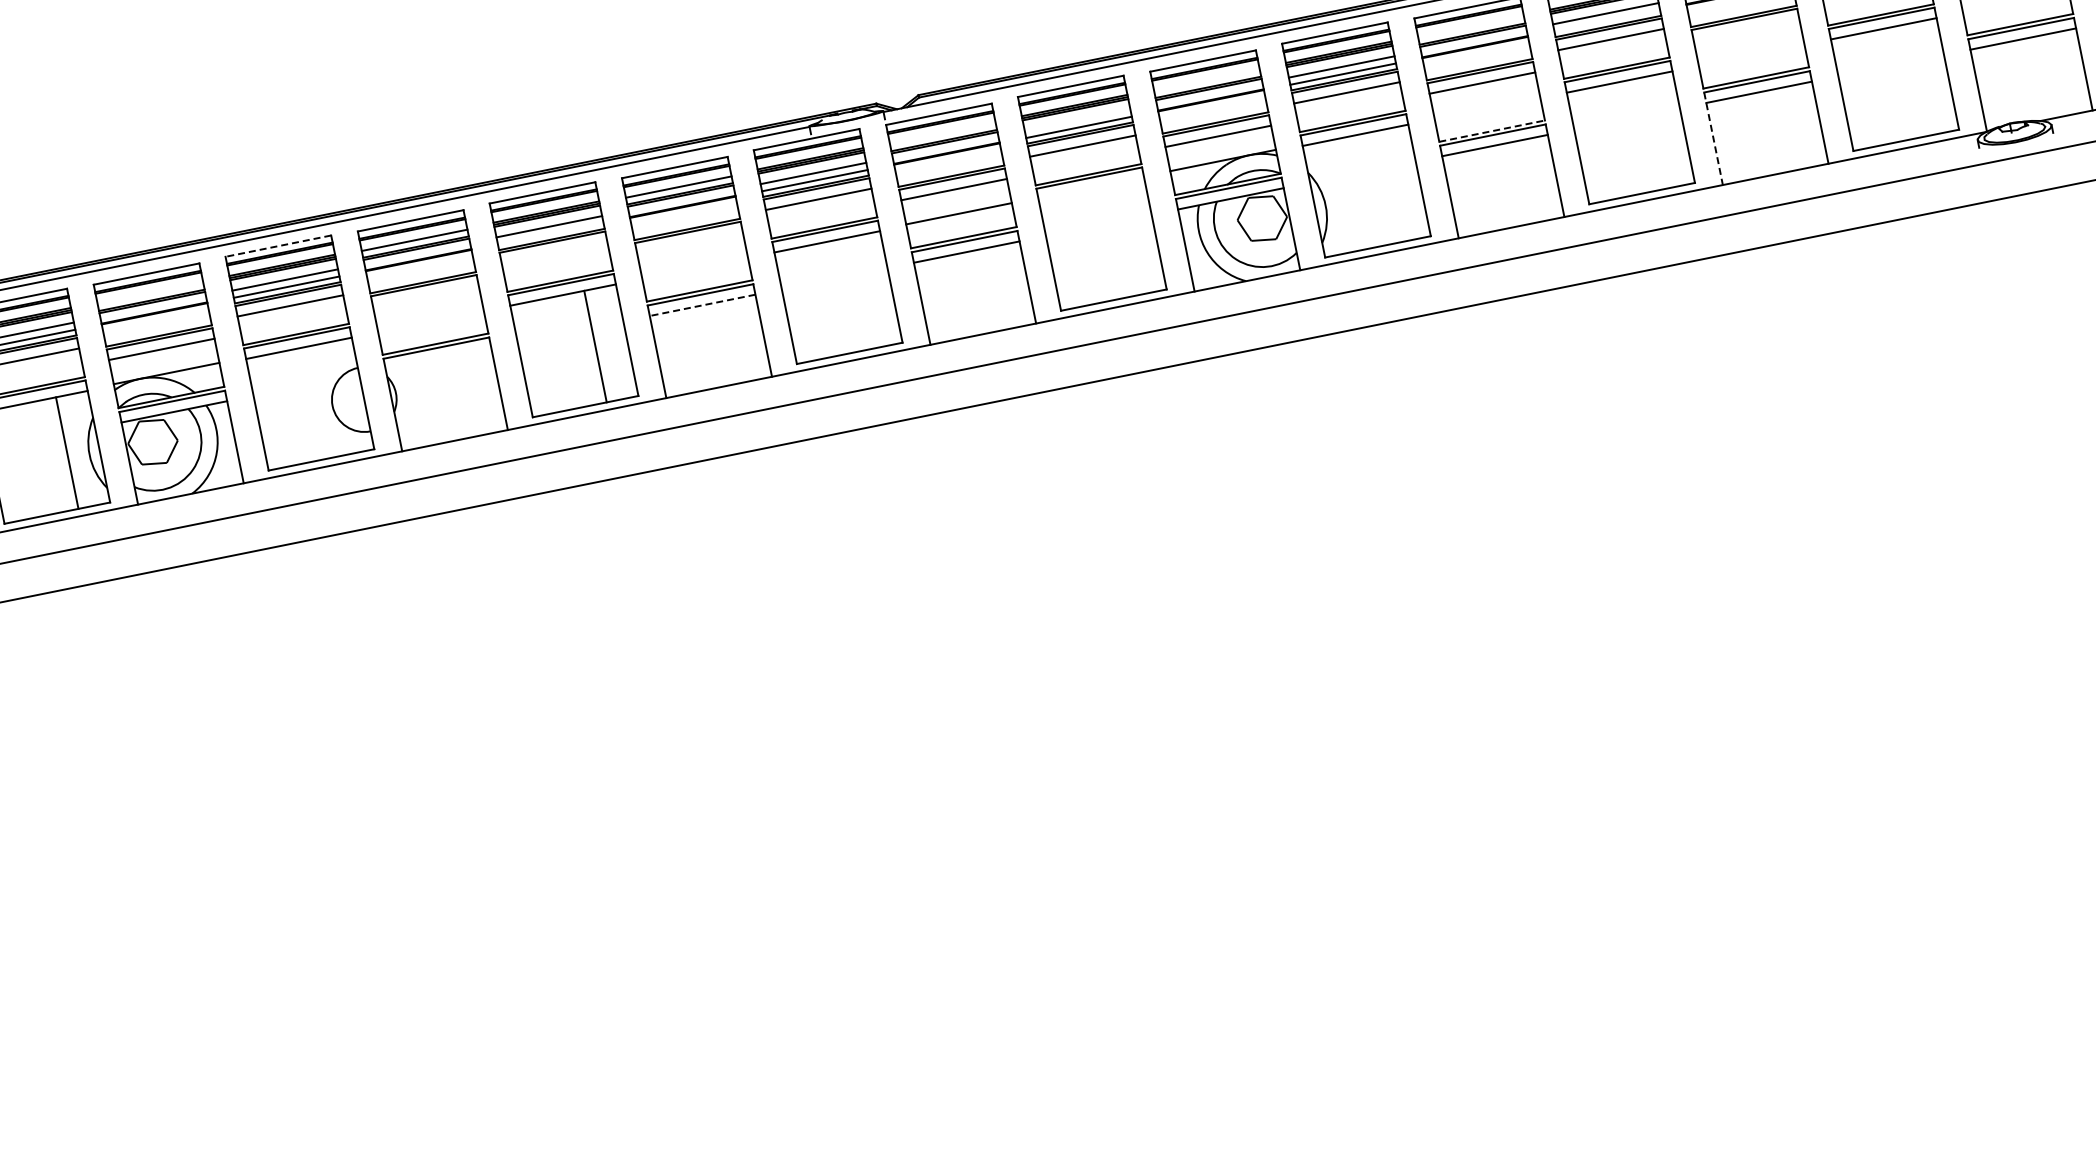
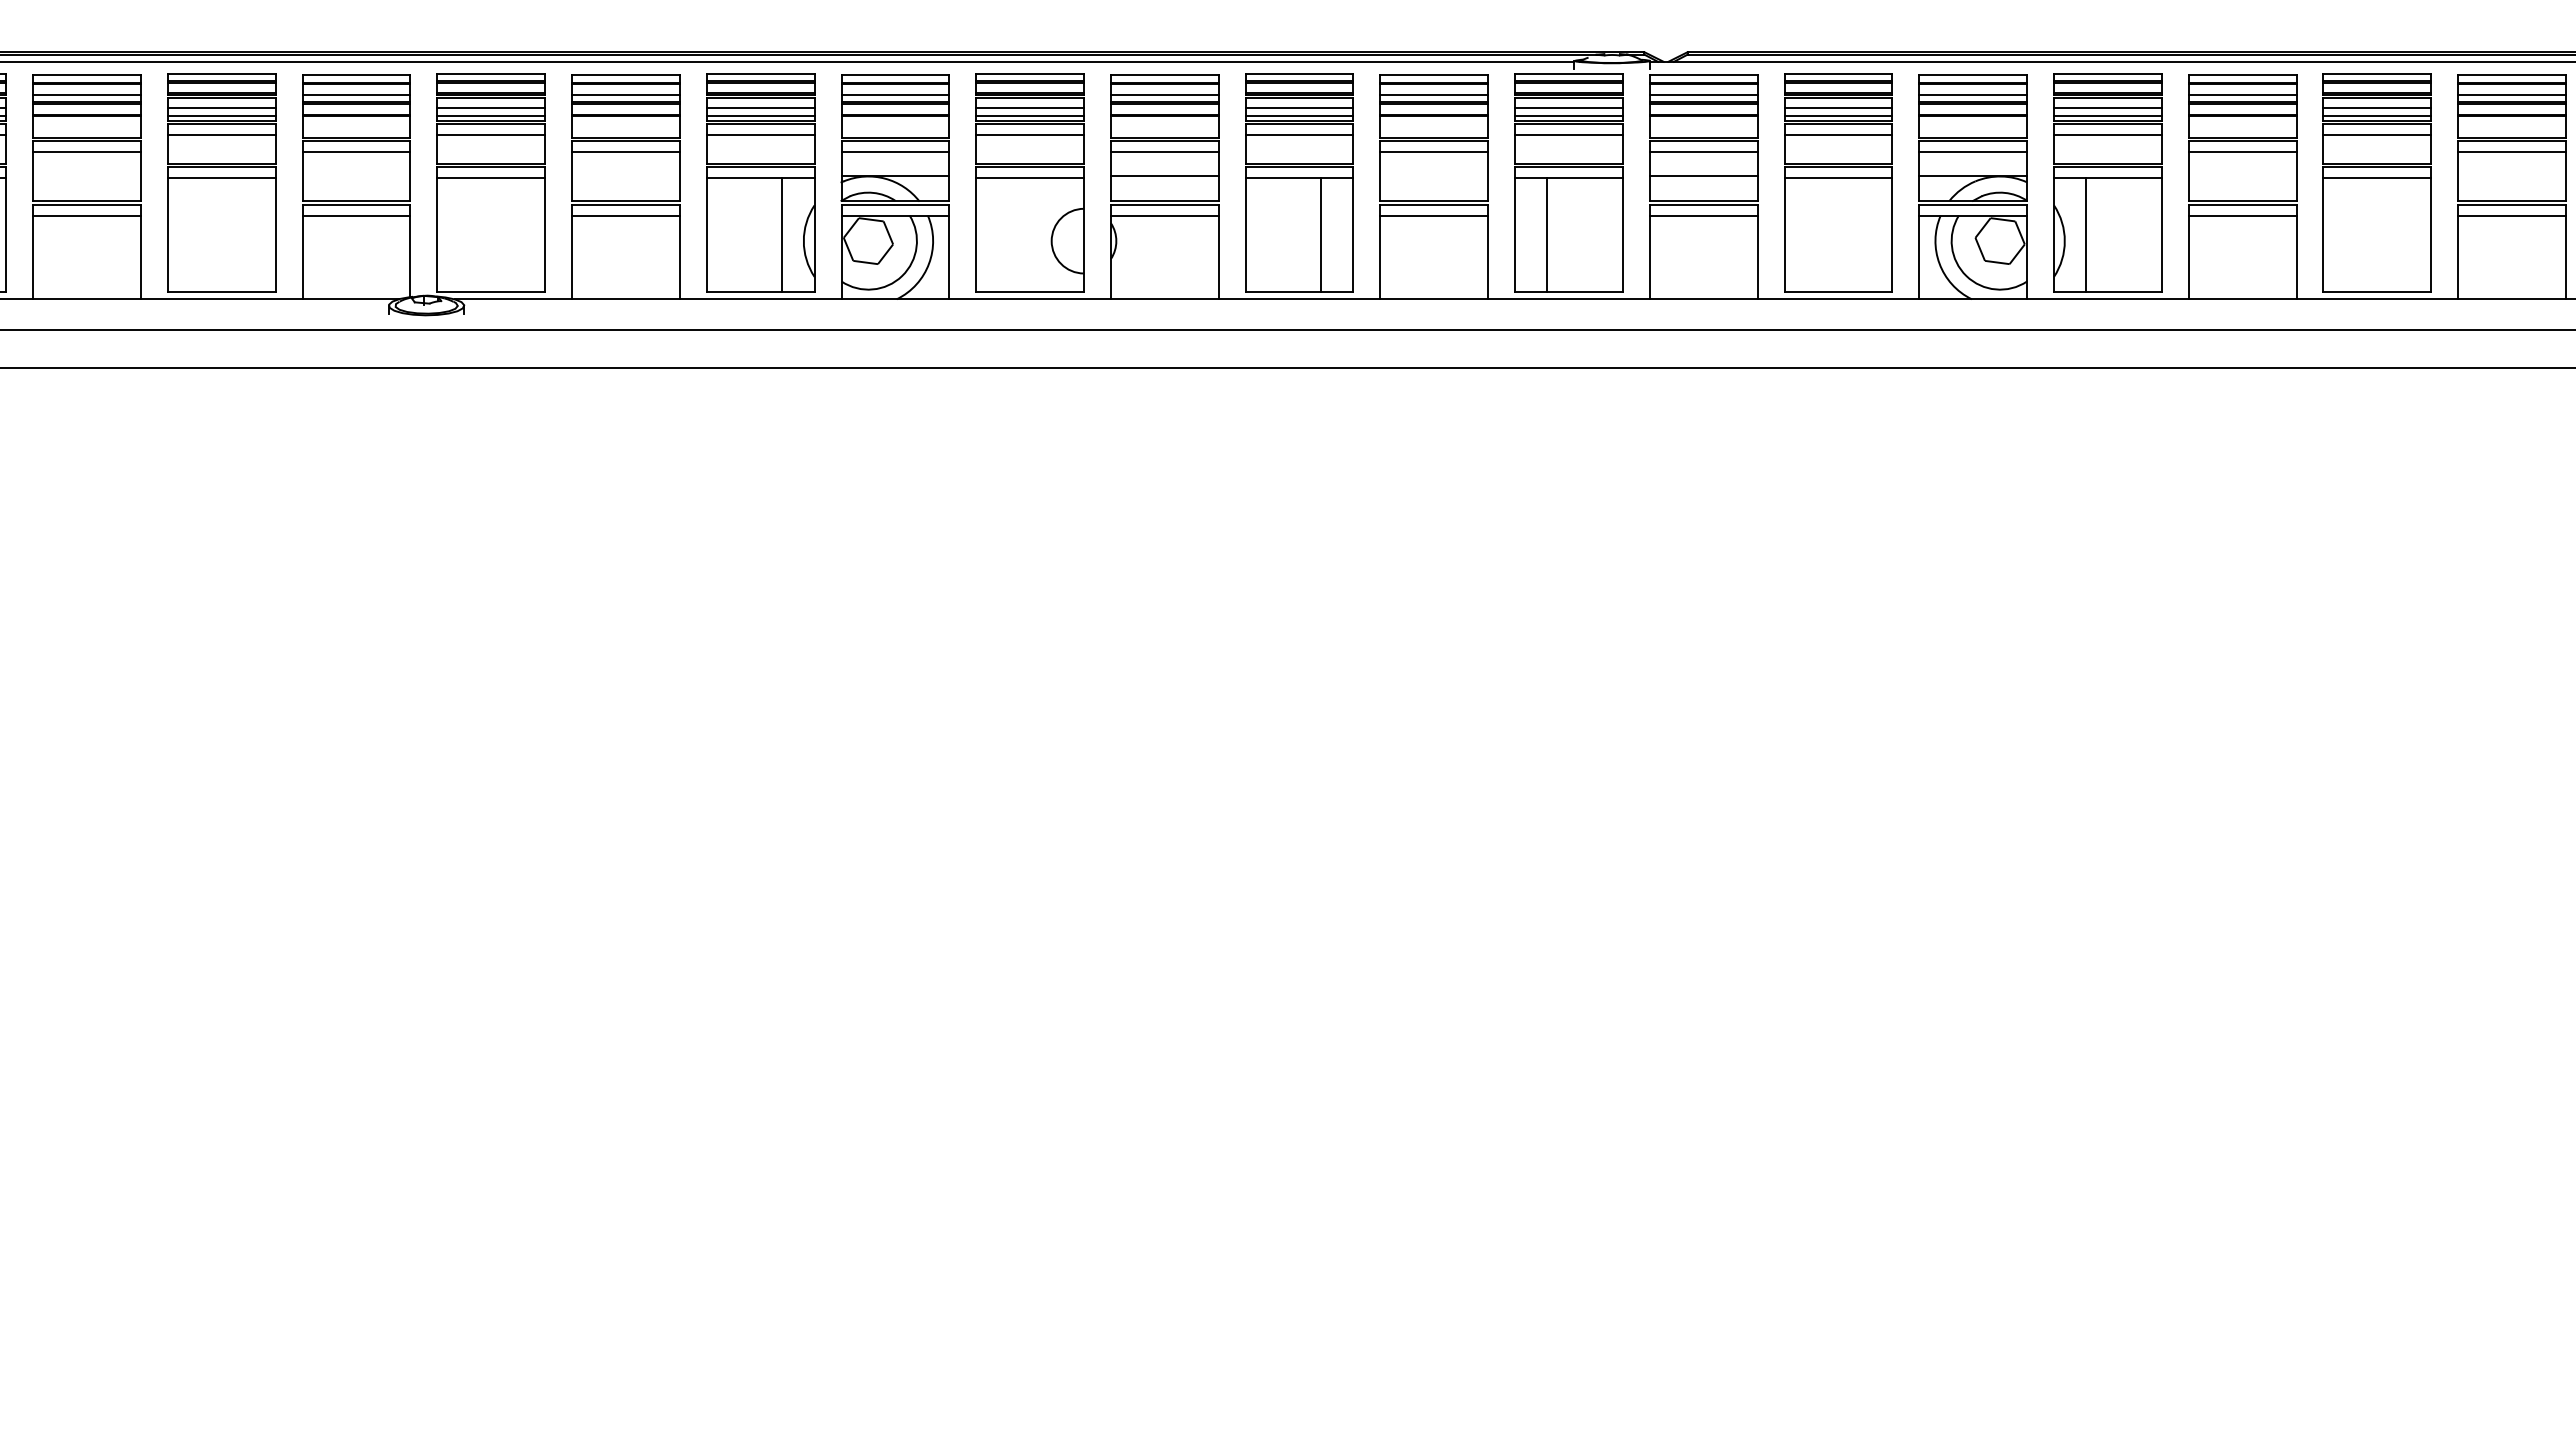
line: (1607, 20) -> (2377, 115), added
line: (1470, 26) -> (2242, 94), added
line: (1745, 29) -> (2511, 151), added
line: (1207, 80) -> (1973, 94), added
line: (1077, 120) -> (1838, 108), added
line: (1491, 130) -> (2242, 200), dashed -> solid
line: (942, 133) -> (1703, 94), added
line: (1713, 139) -> (2458, 252), dashed -> solid
line: (1091, 188) -> (1838, 177), added
line: (1345, 194) -> (2086, 234), added
line: (550, 233) -> (1299, 115), added
line: (690, 242) -> (1434, 151), added
line: (278, 245) -> (1030, 73), dashed -> solid
line: (554, 252) -> (1299, 134), added
line: (150, 293) -> (895, 94), added
line: (425, 295) -> (1164, 151), added
line: (817, 301) -> (1547, 234), added
line: (702, 305) -> (1434, 215), dashed -> solid
line: (430, 320) -> (1164, 176), added
line: (438, 358) -> (1164, 215), added

